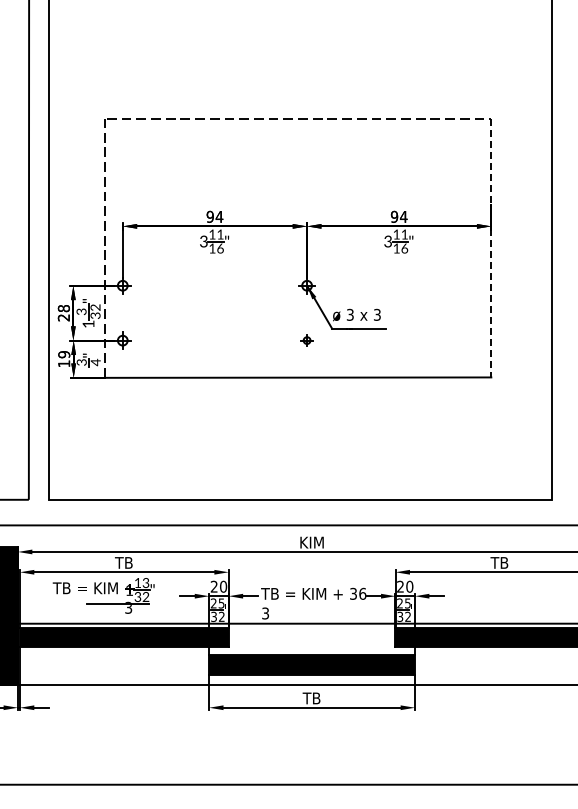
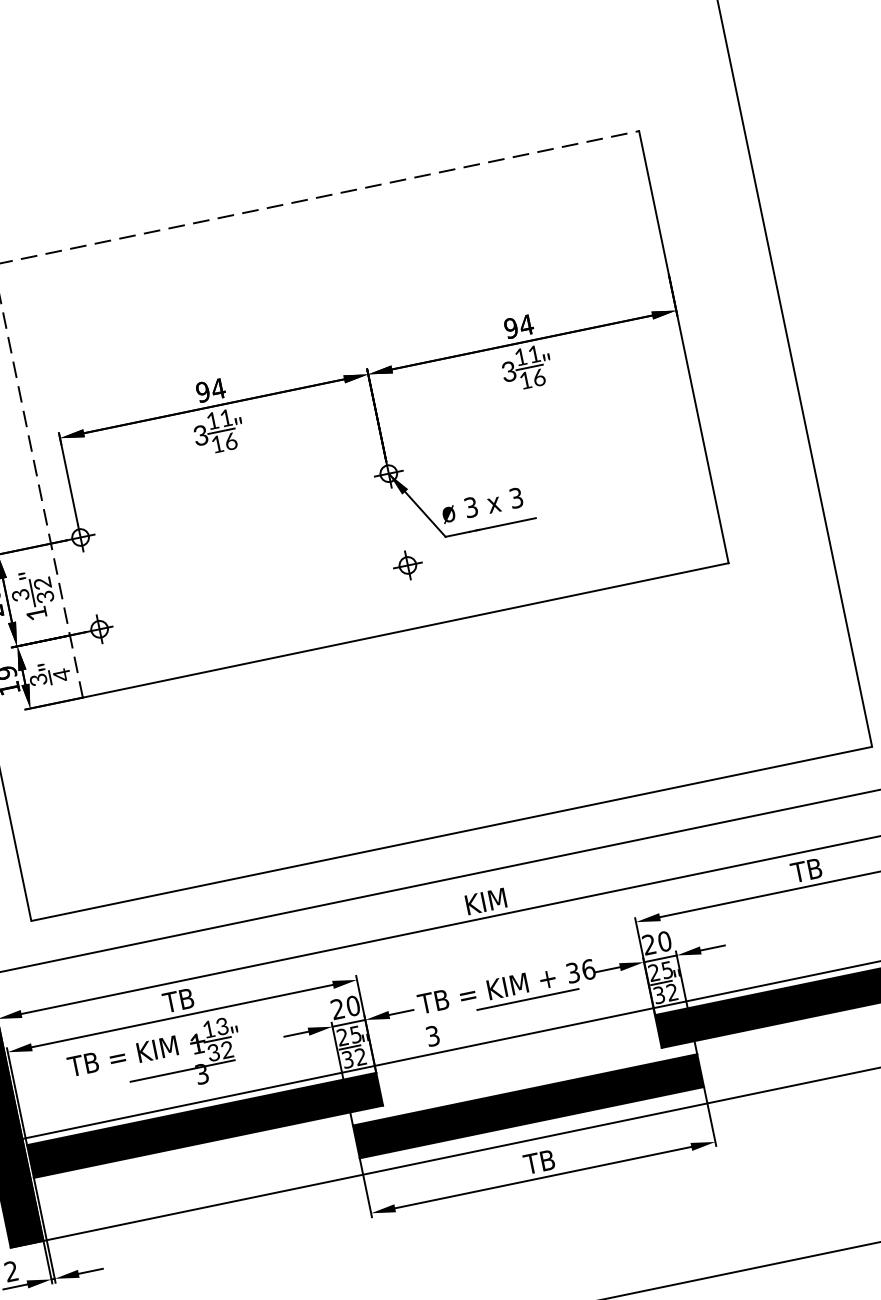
line: (491, 248) -> (684, 347), dashed -> solid
part: (306, 340) -> (406, 565), size x1.43
line: (324, 603) -> (527, 998), added

